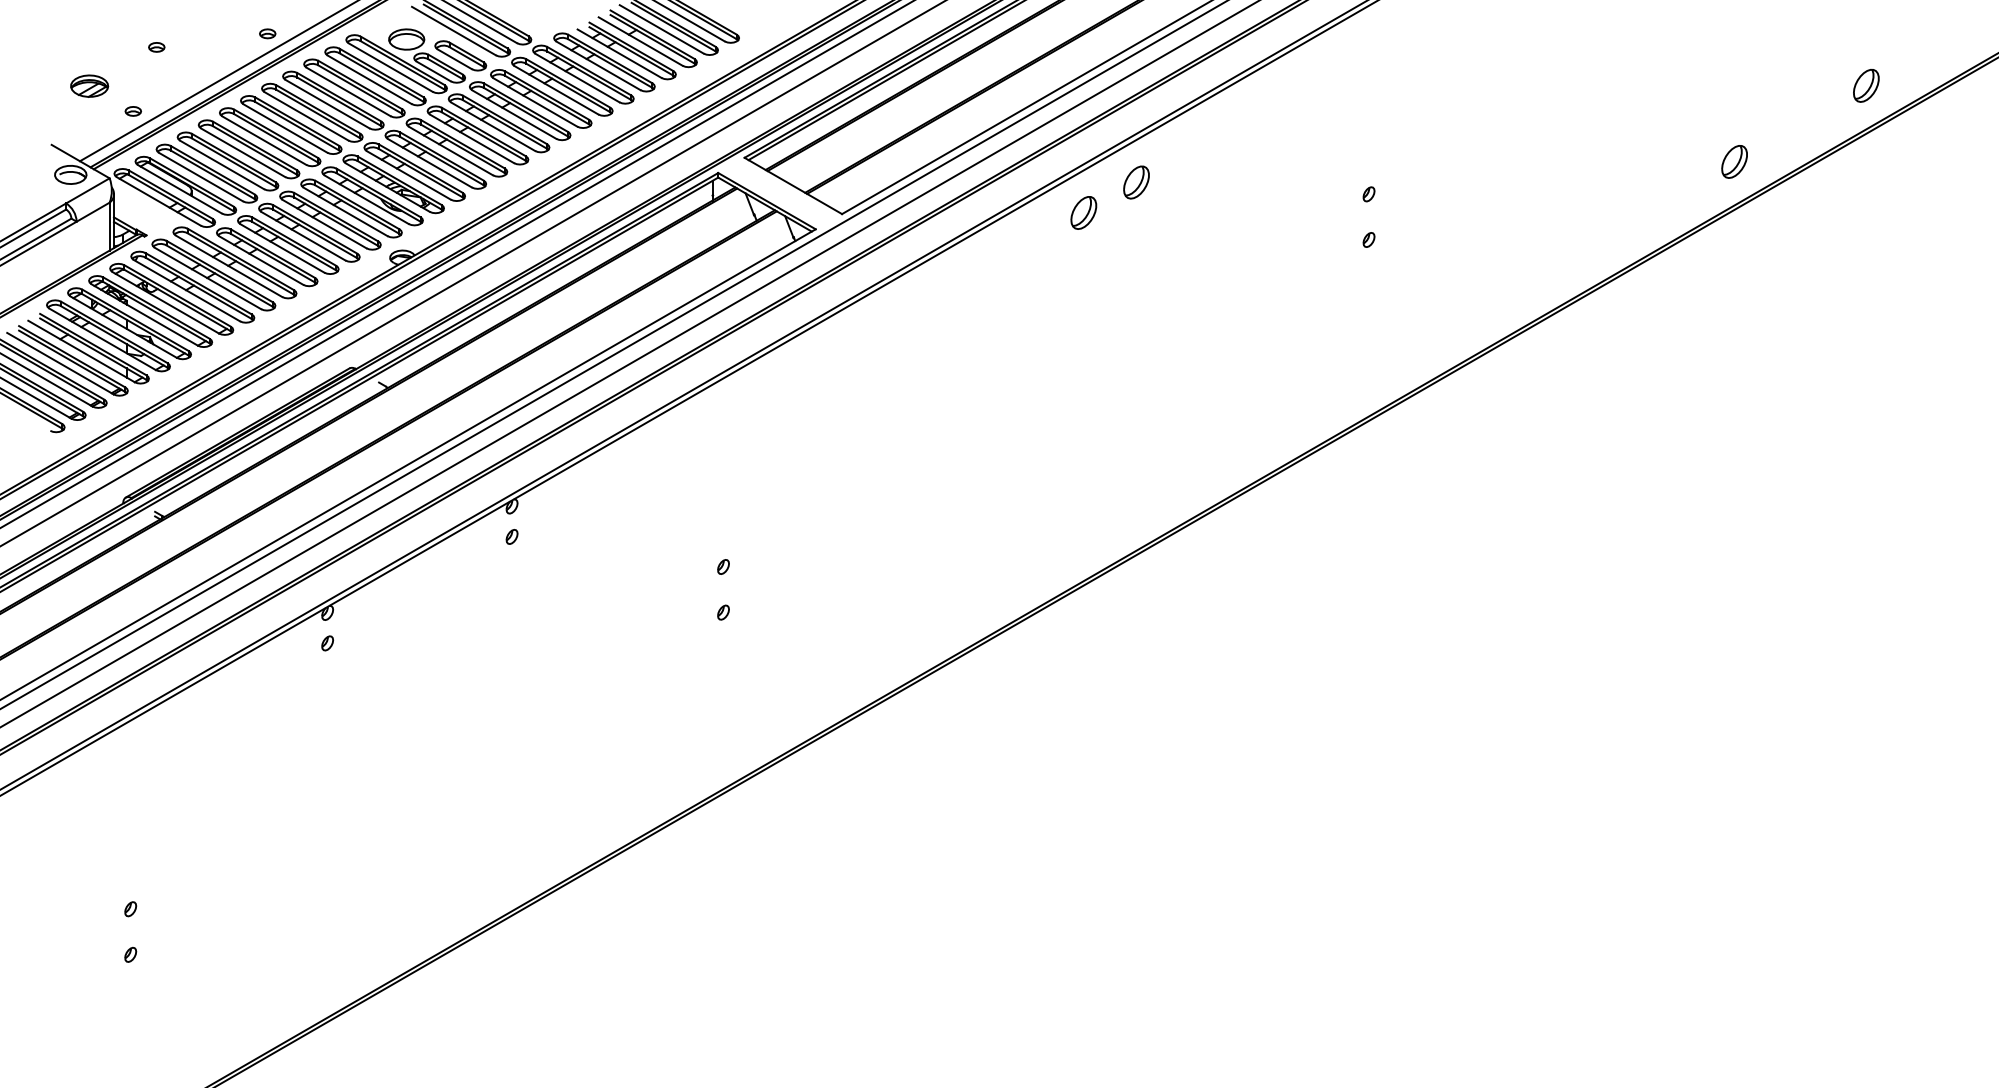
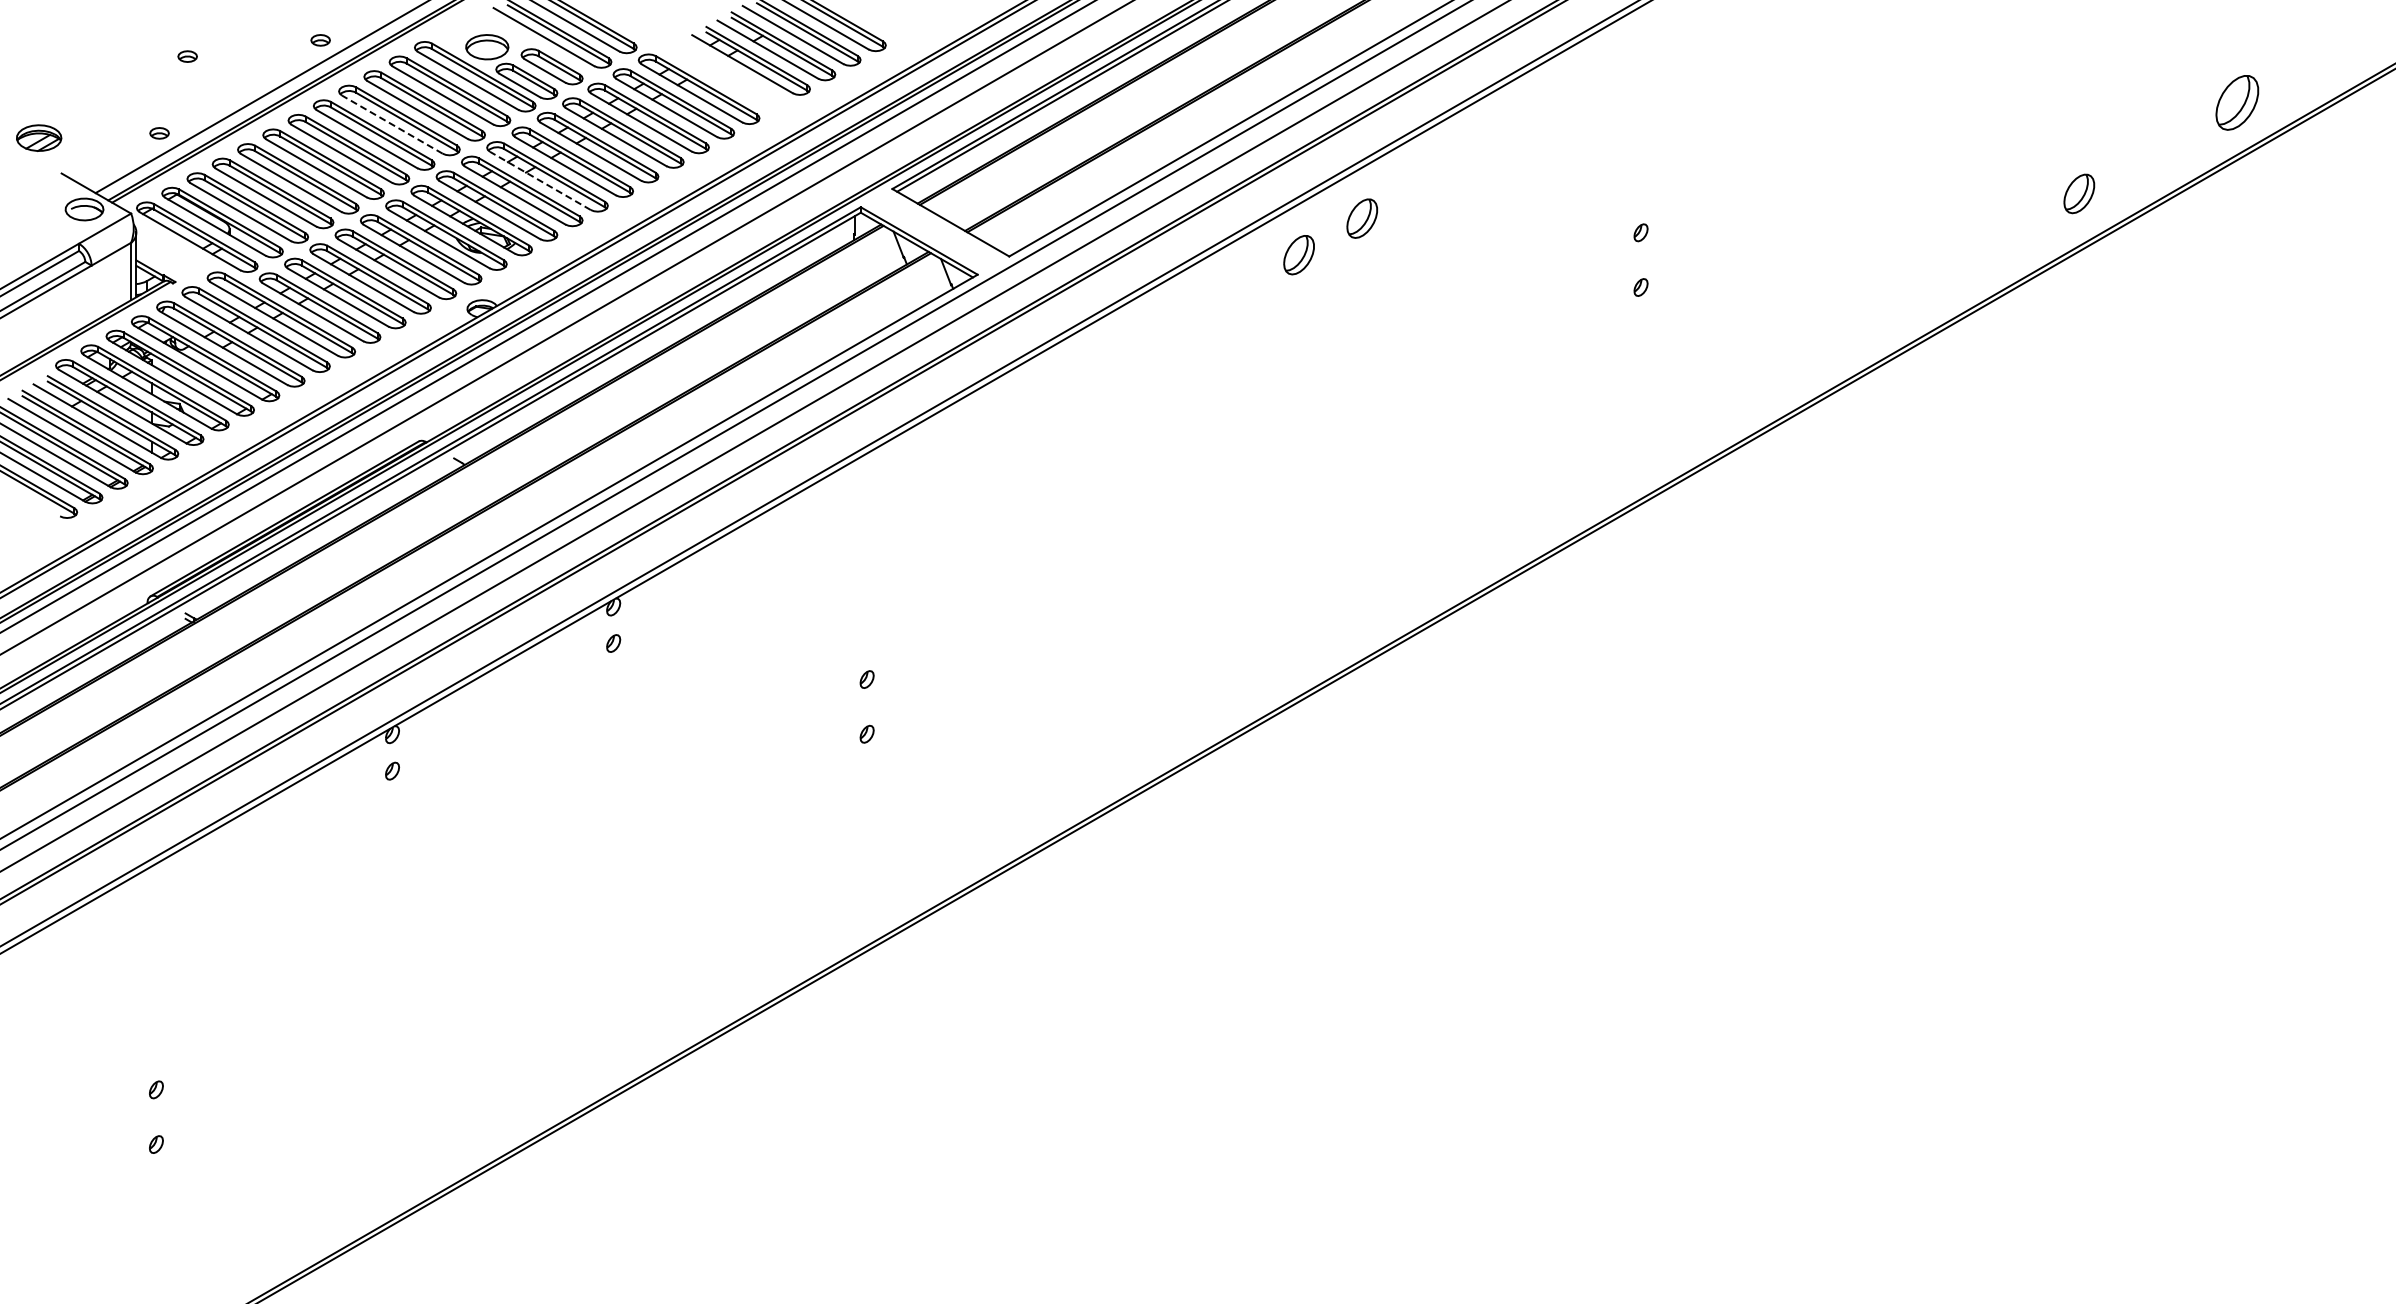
part: (604, 62) -> (724, 74), removed
part: (89, 85) -> (39, 137), moved
part: (1865, 85) -> (2236, 102), size x1.4
line: (326, 104) -> (391, 124), solid -> dashed
line: (450, 150) -> (539, 180), solid -> dashed

